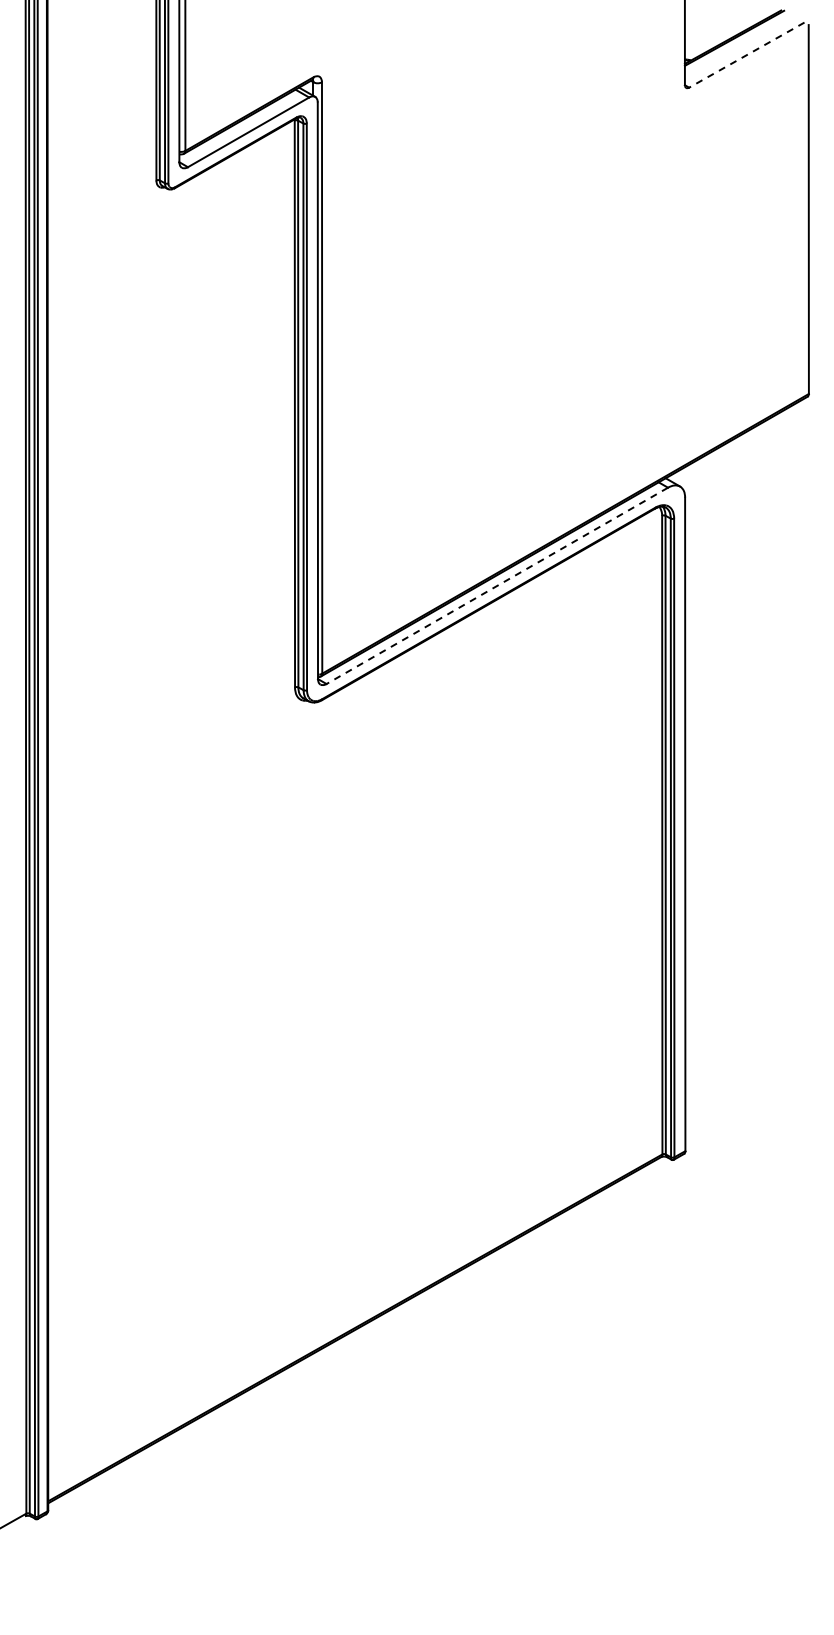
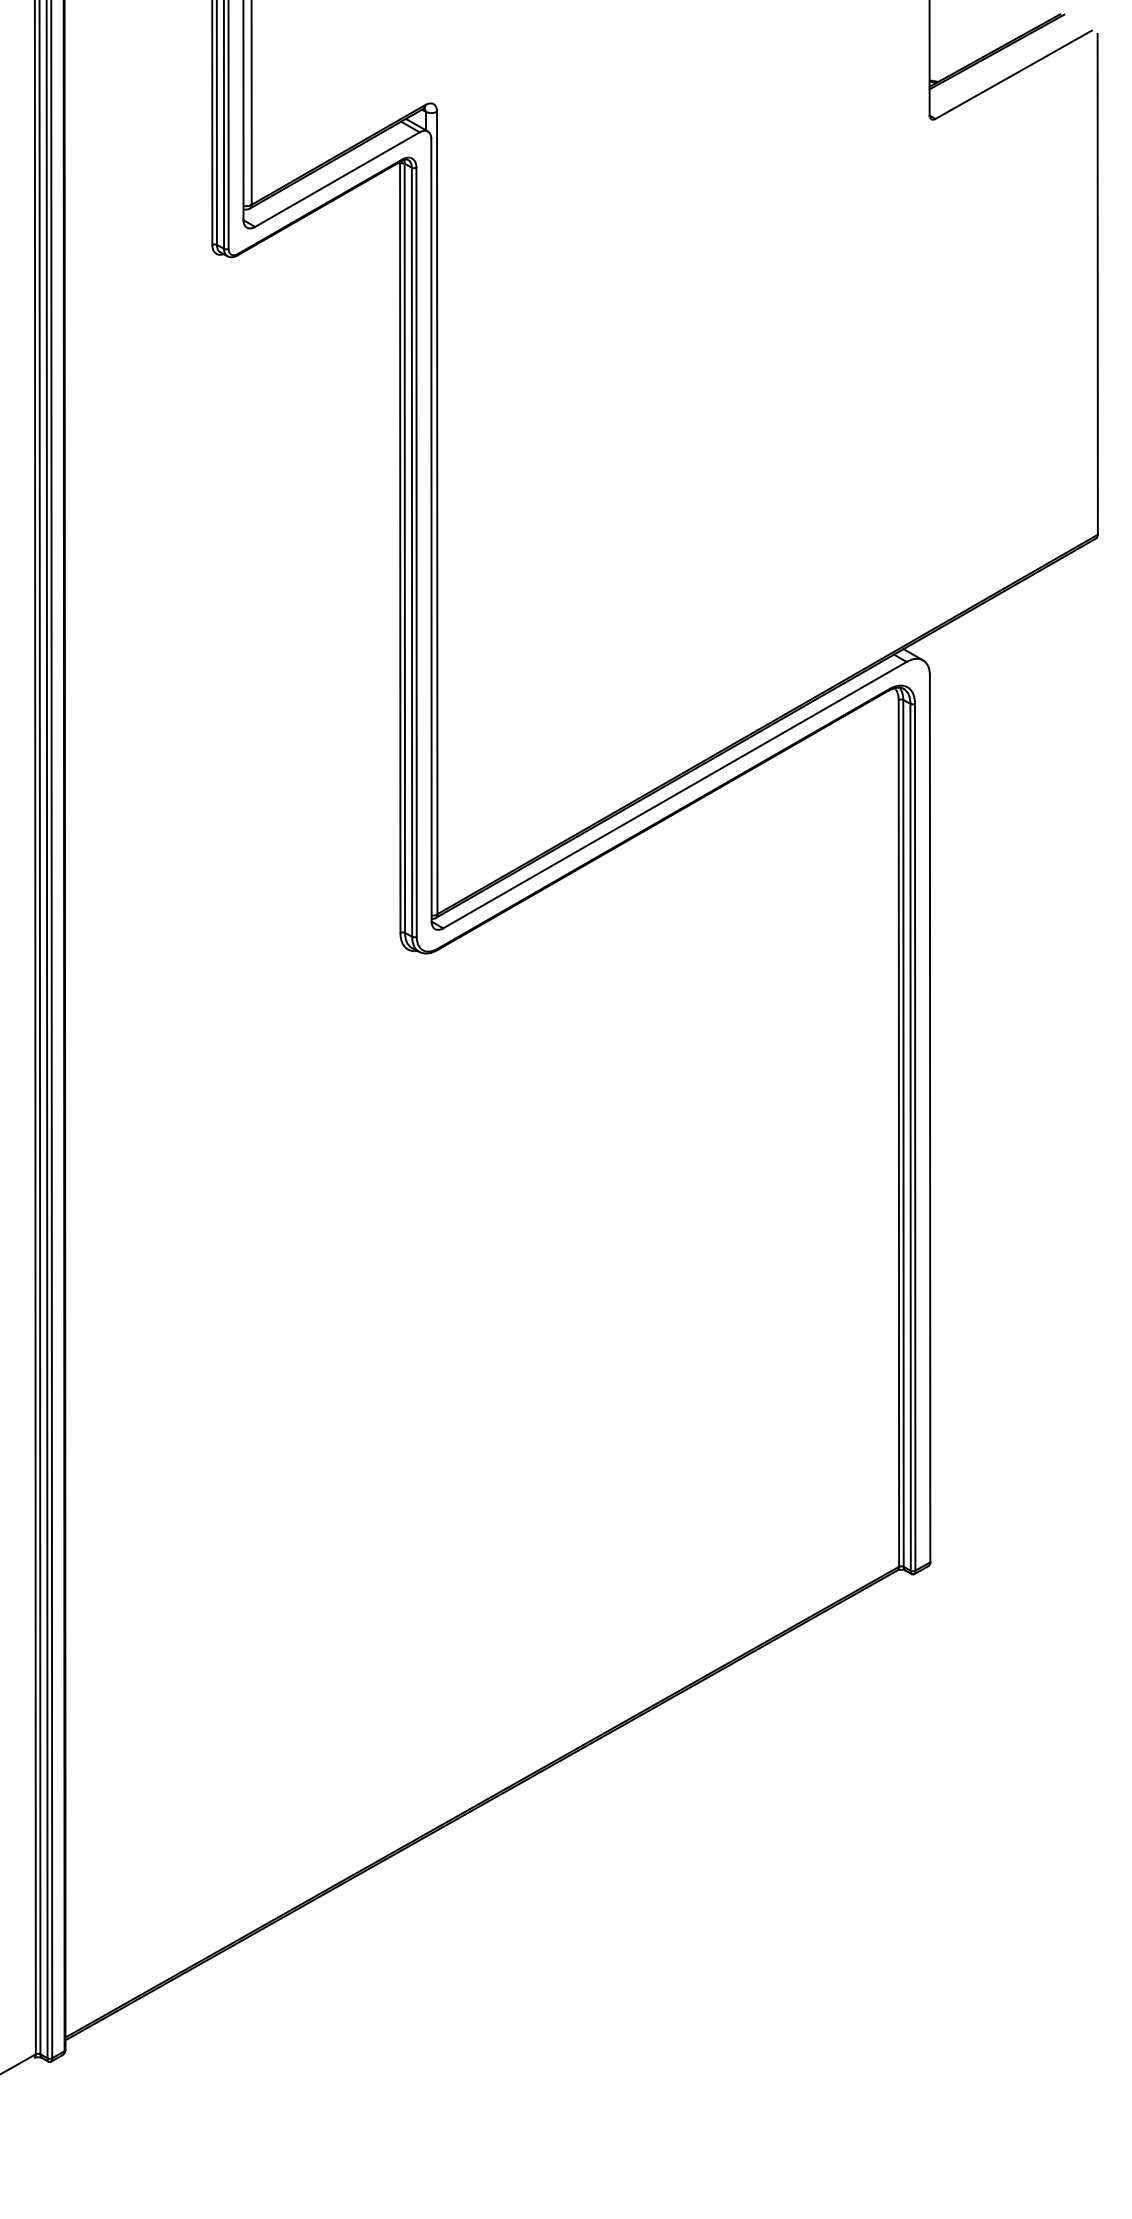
line: (746, 55) -> (1013, 75), dashed -> solid
line: (497, 585) -> (675, 794), dashed -> solid

